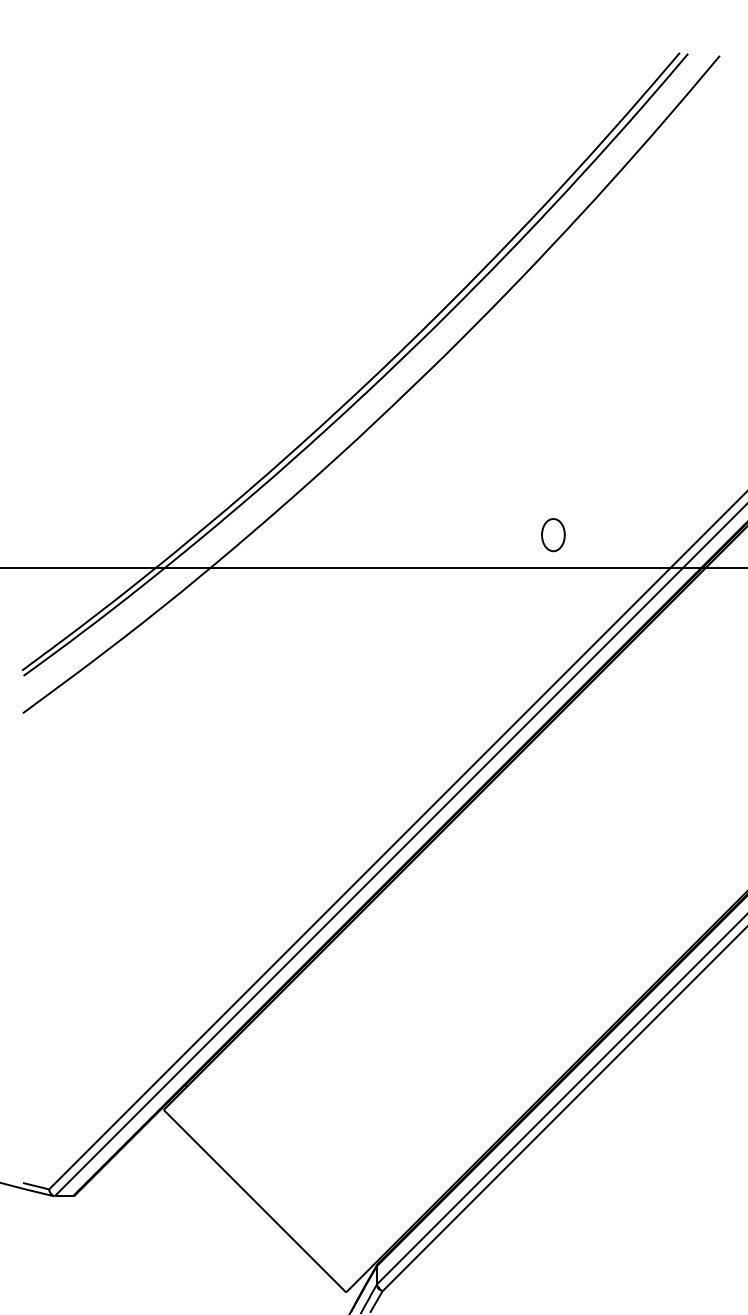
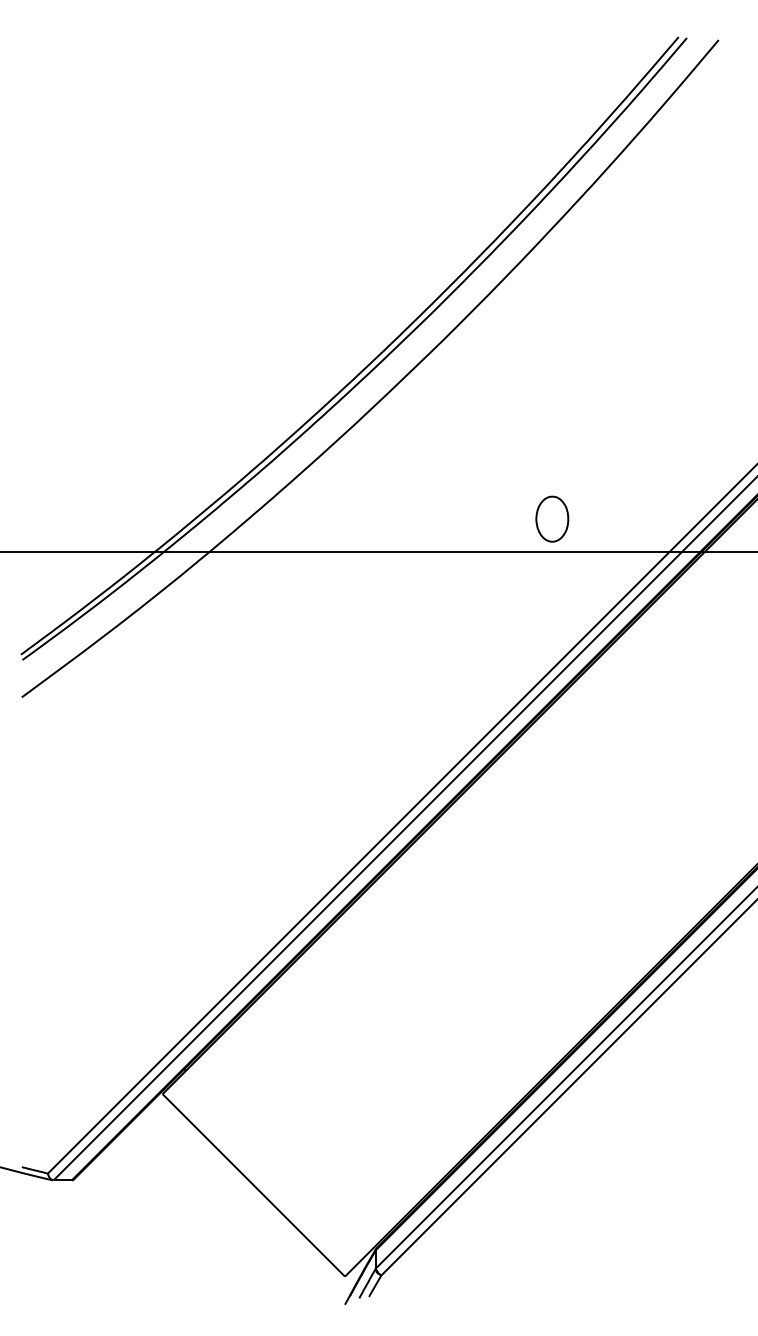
part: (552, 535) -> (551, 519), size x1.4

